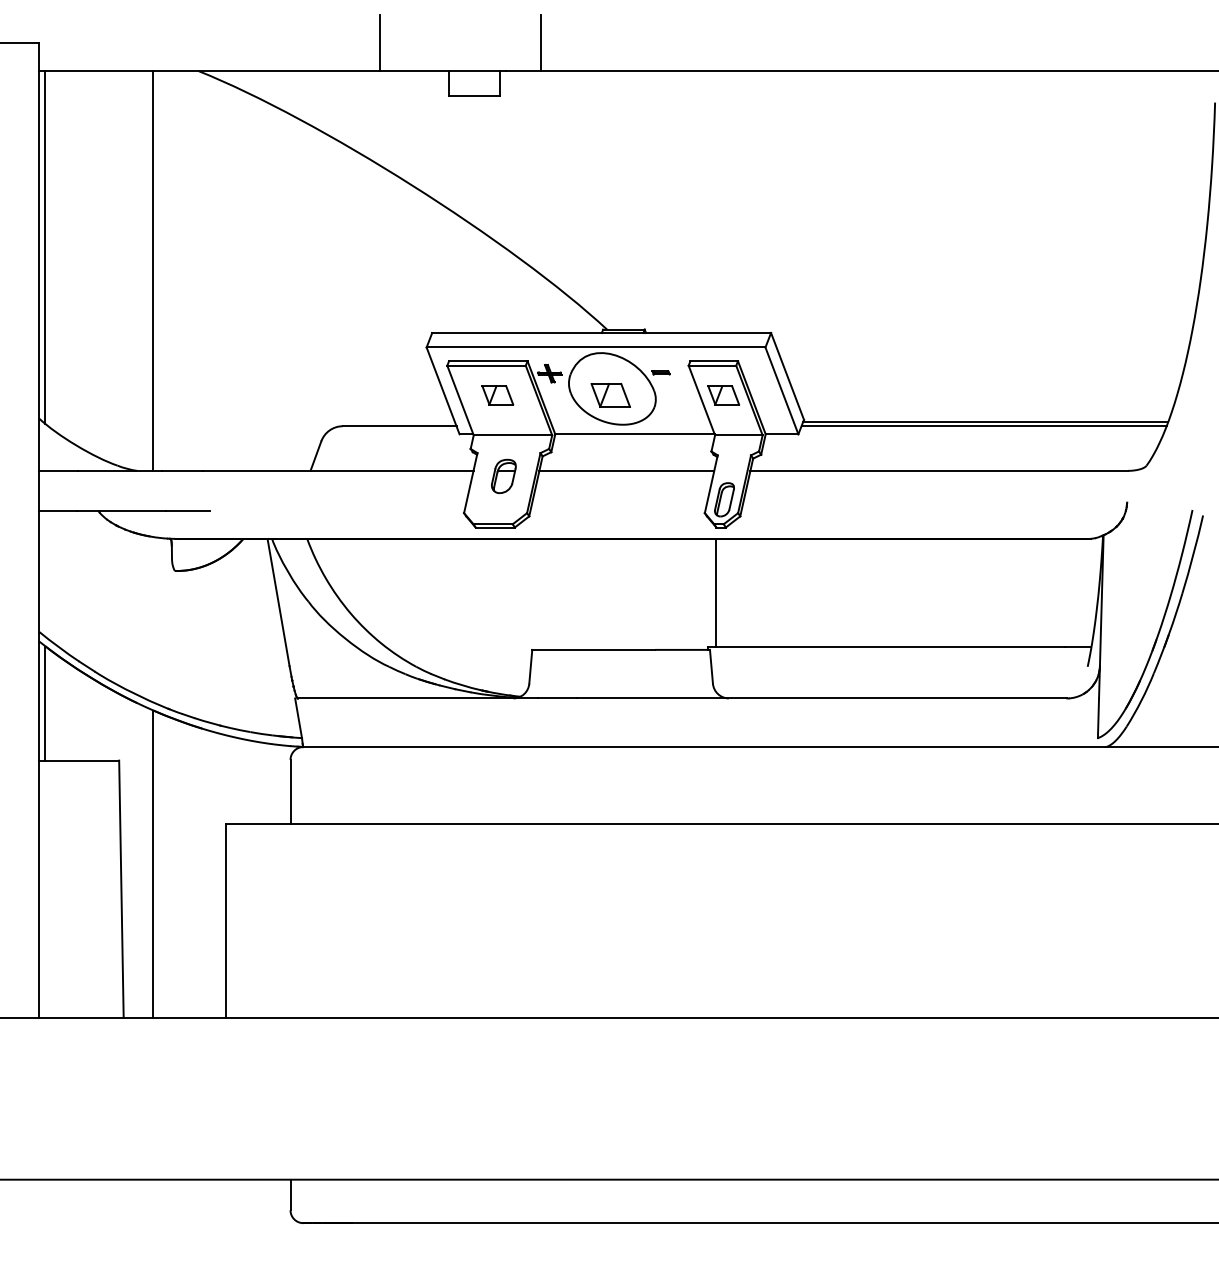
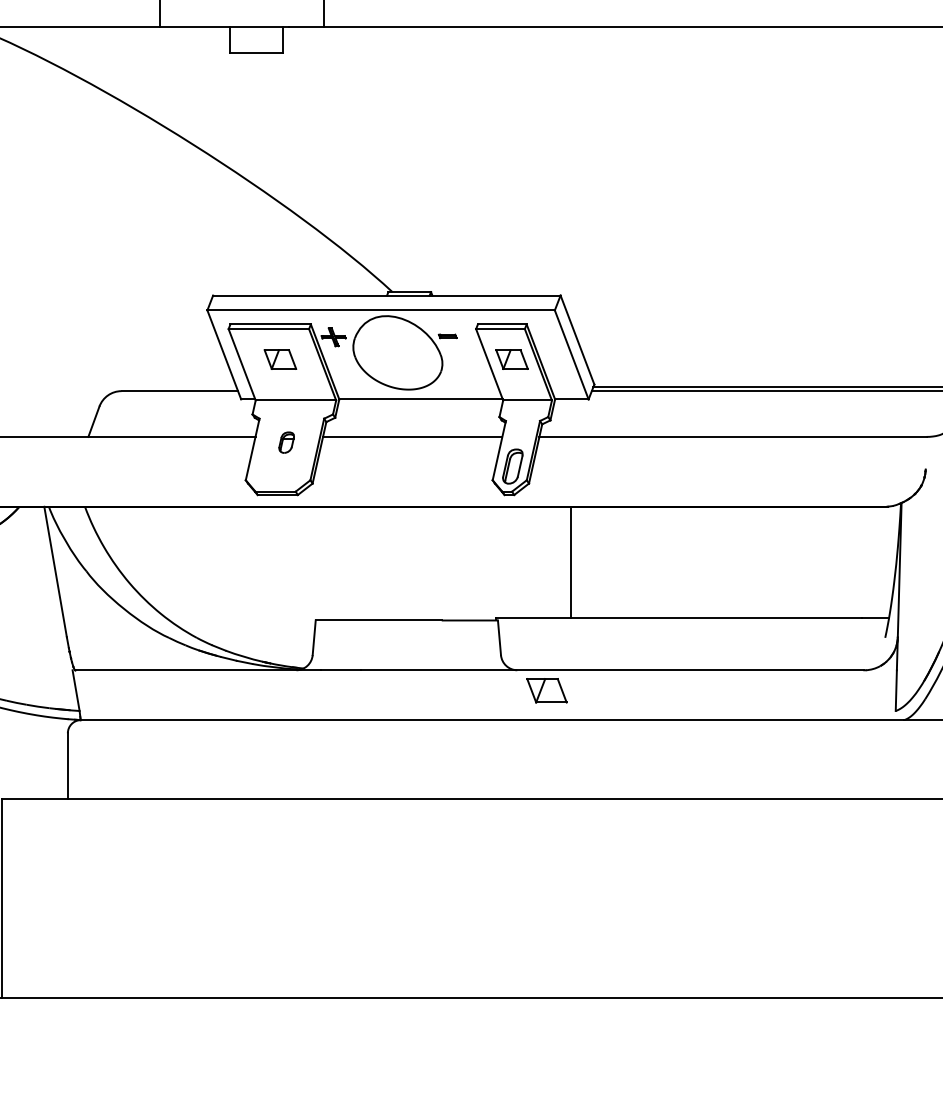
part: (610, 395) -> (546, 690), moved
part: (503, 476) -> (286, 442), size x0.6
line: (716, 592) -> (571, 561), moved

